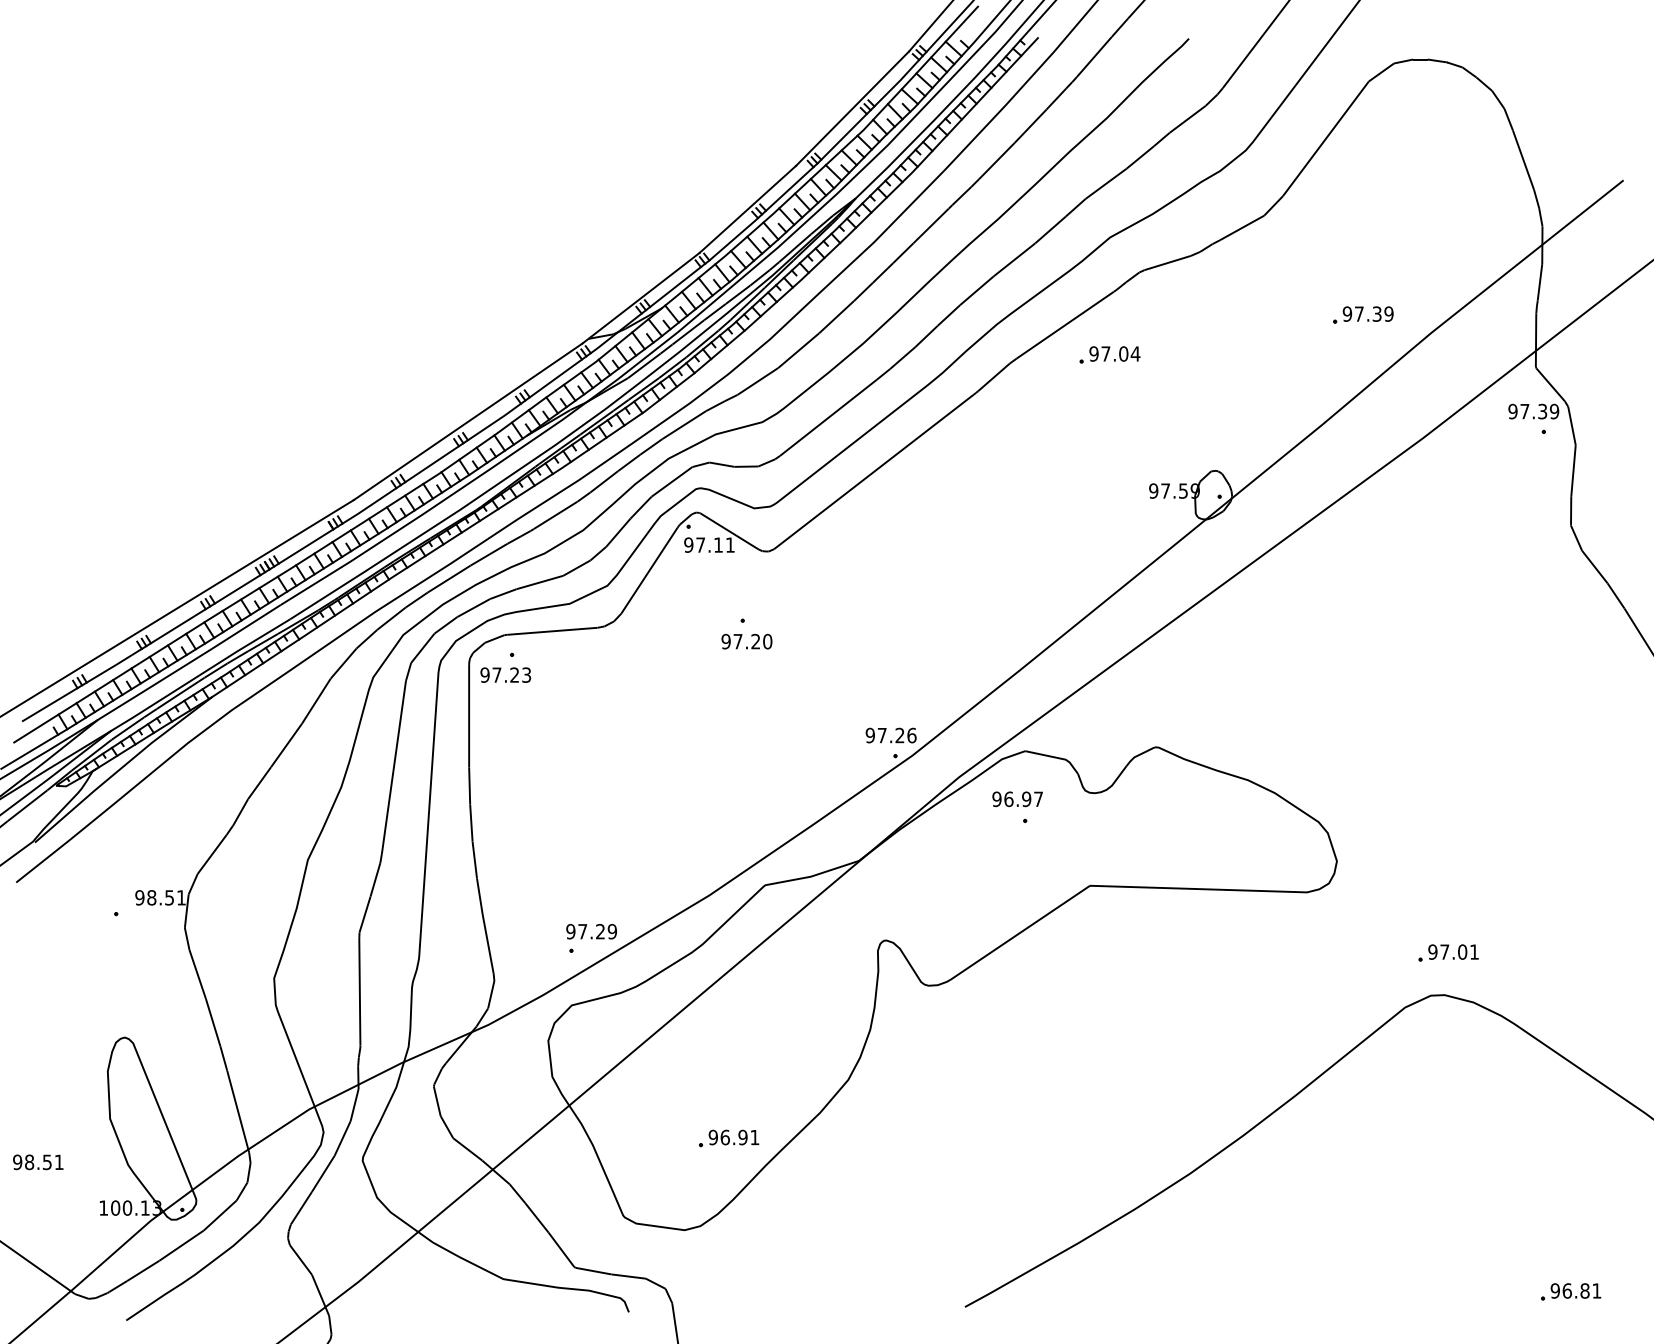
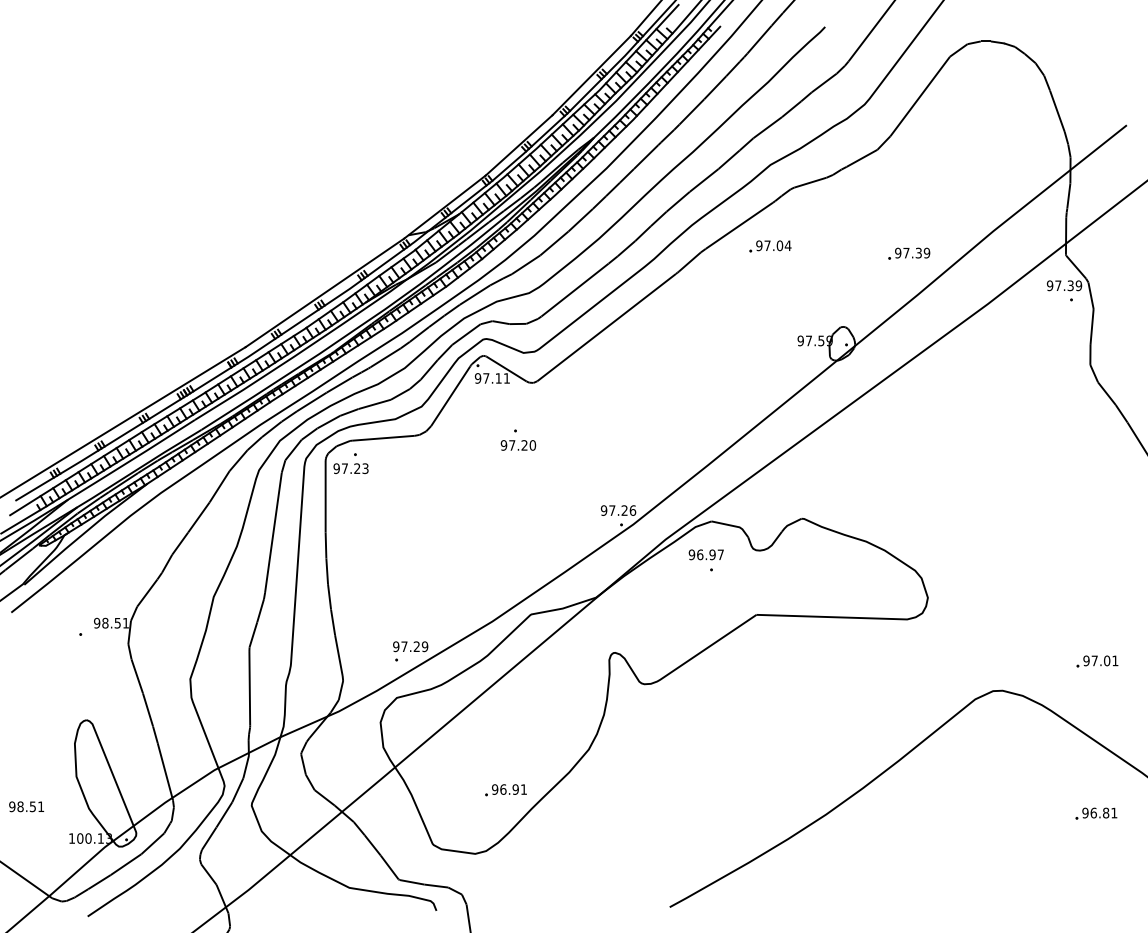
text: (1363, 314) -> (909, 253), moved
text: (1448, 952) -> (1097, 661), moved
text: (1571, 1291) -> (1096, 813), moved

